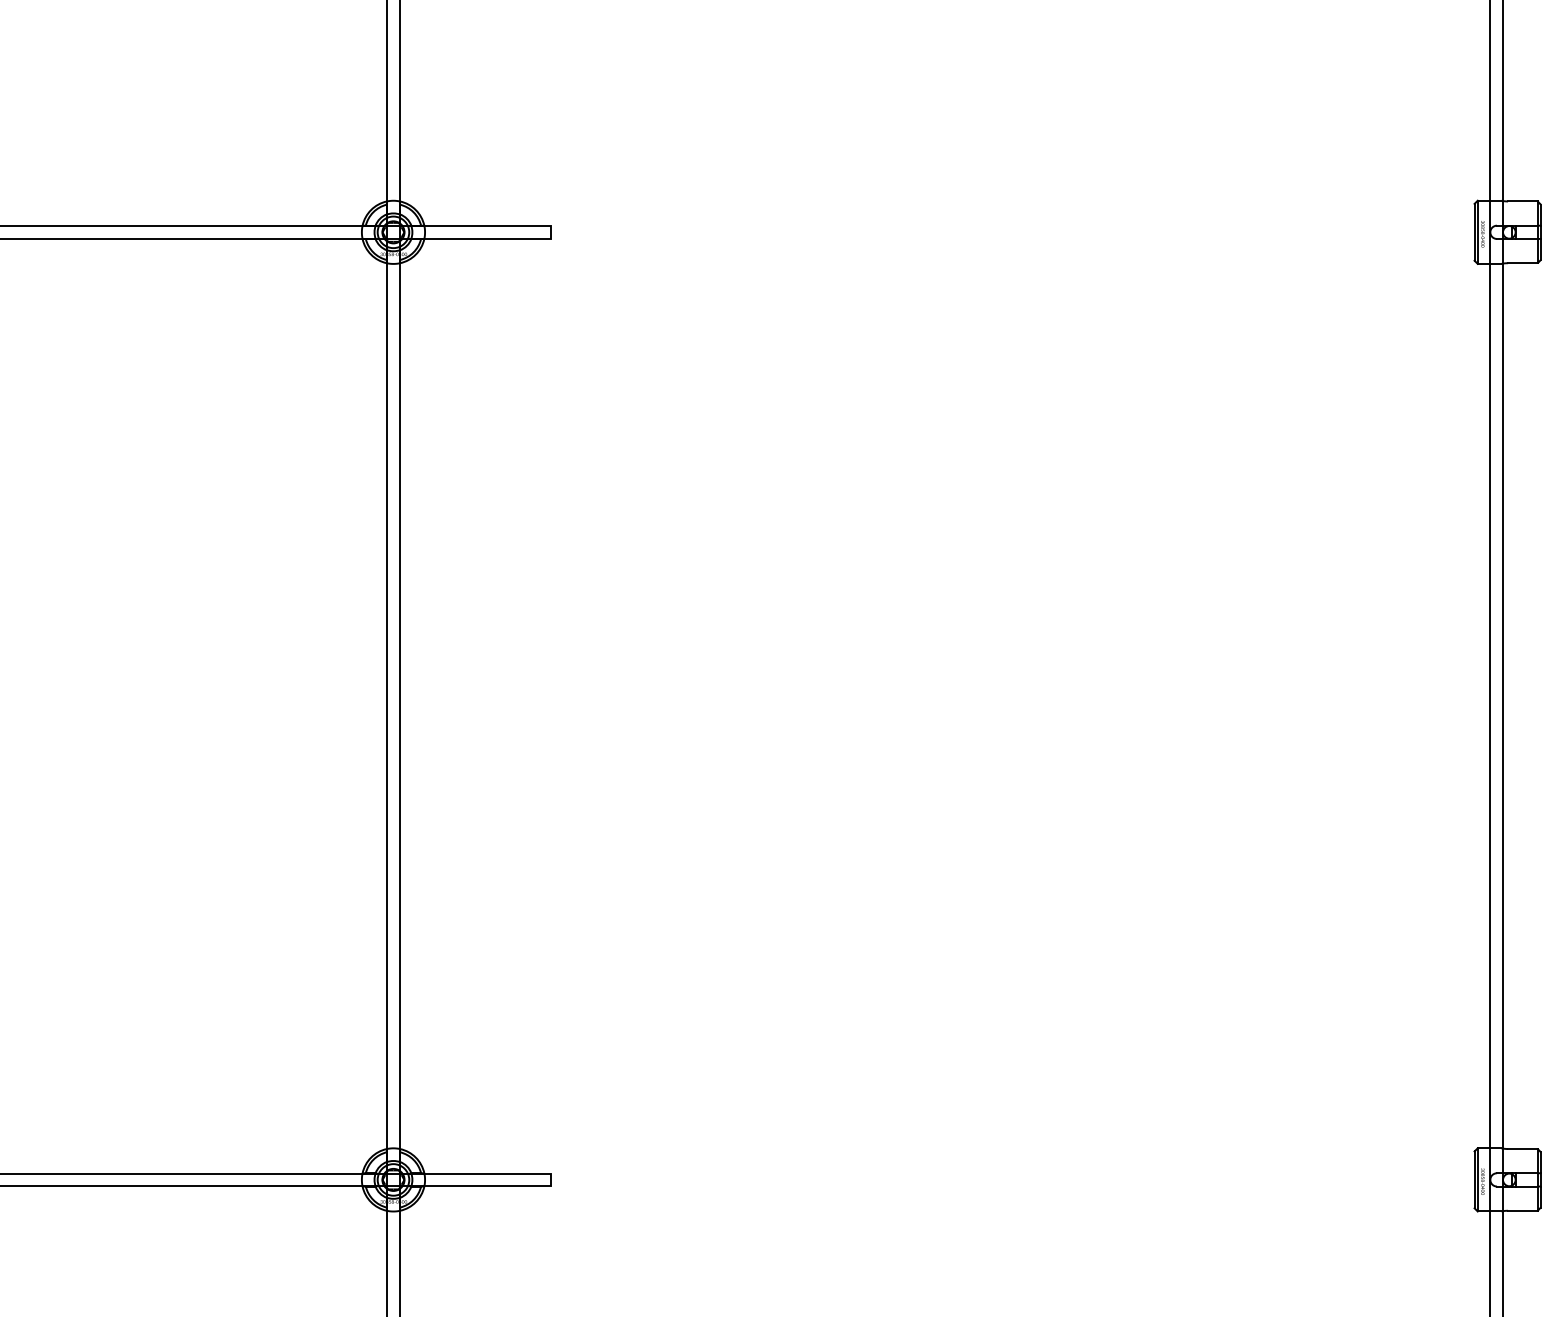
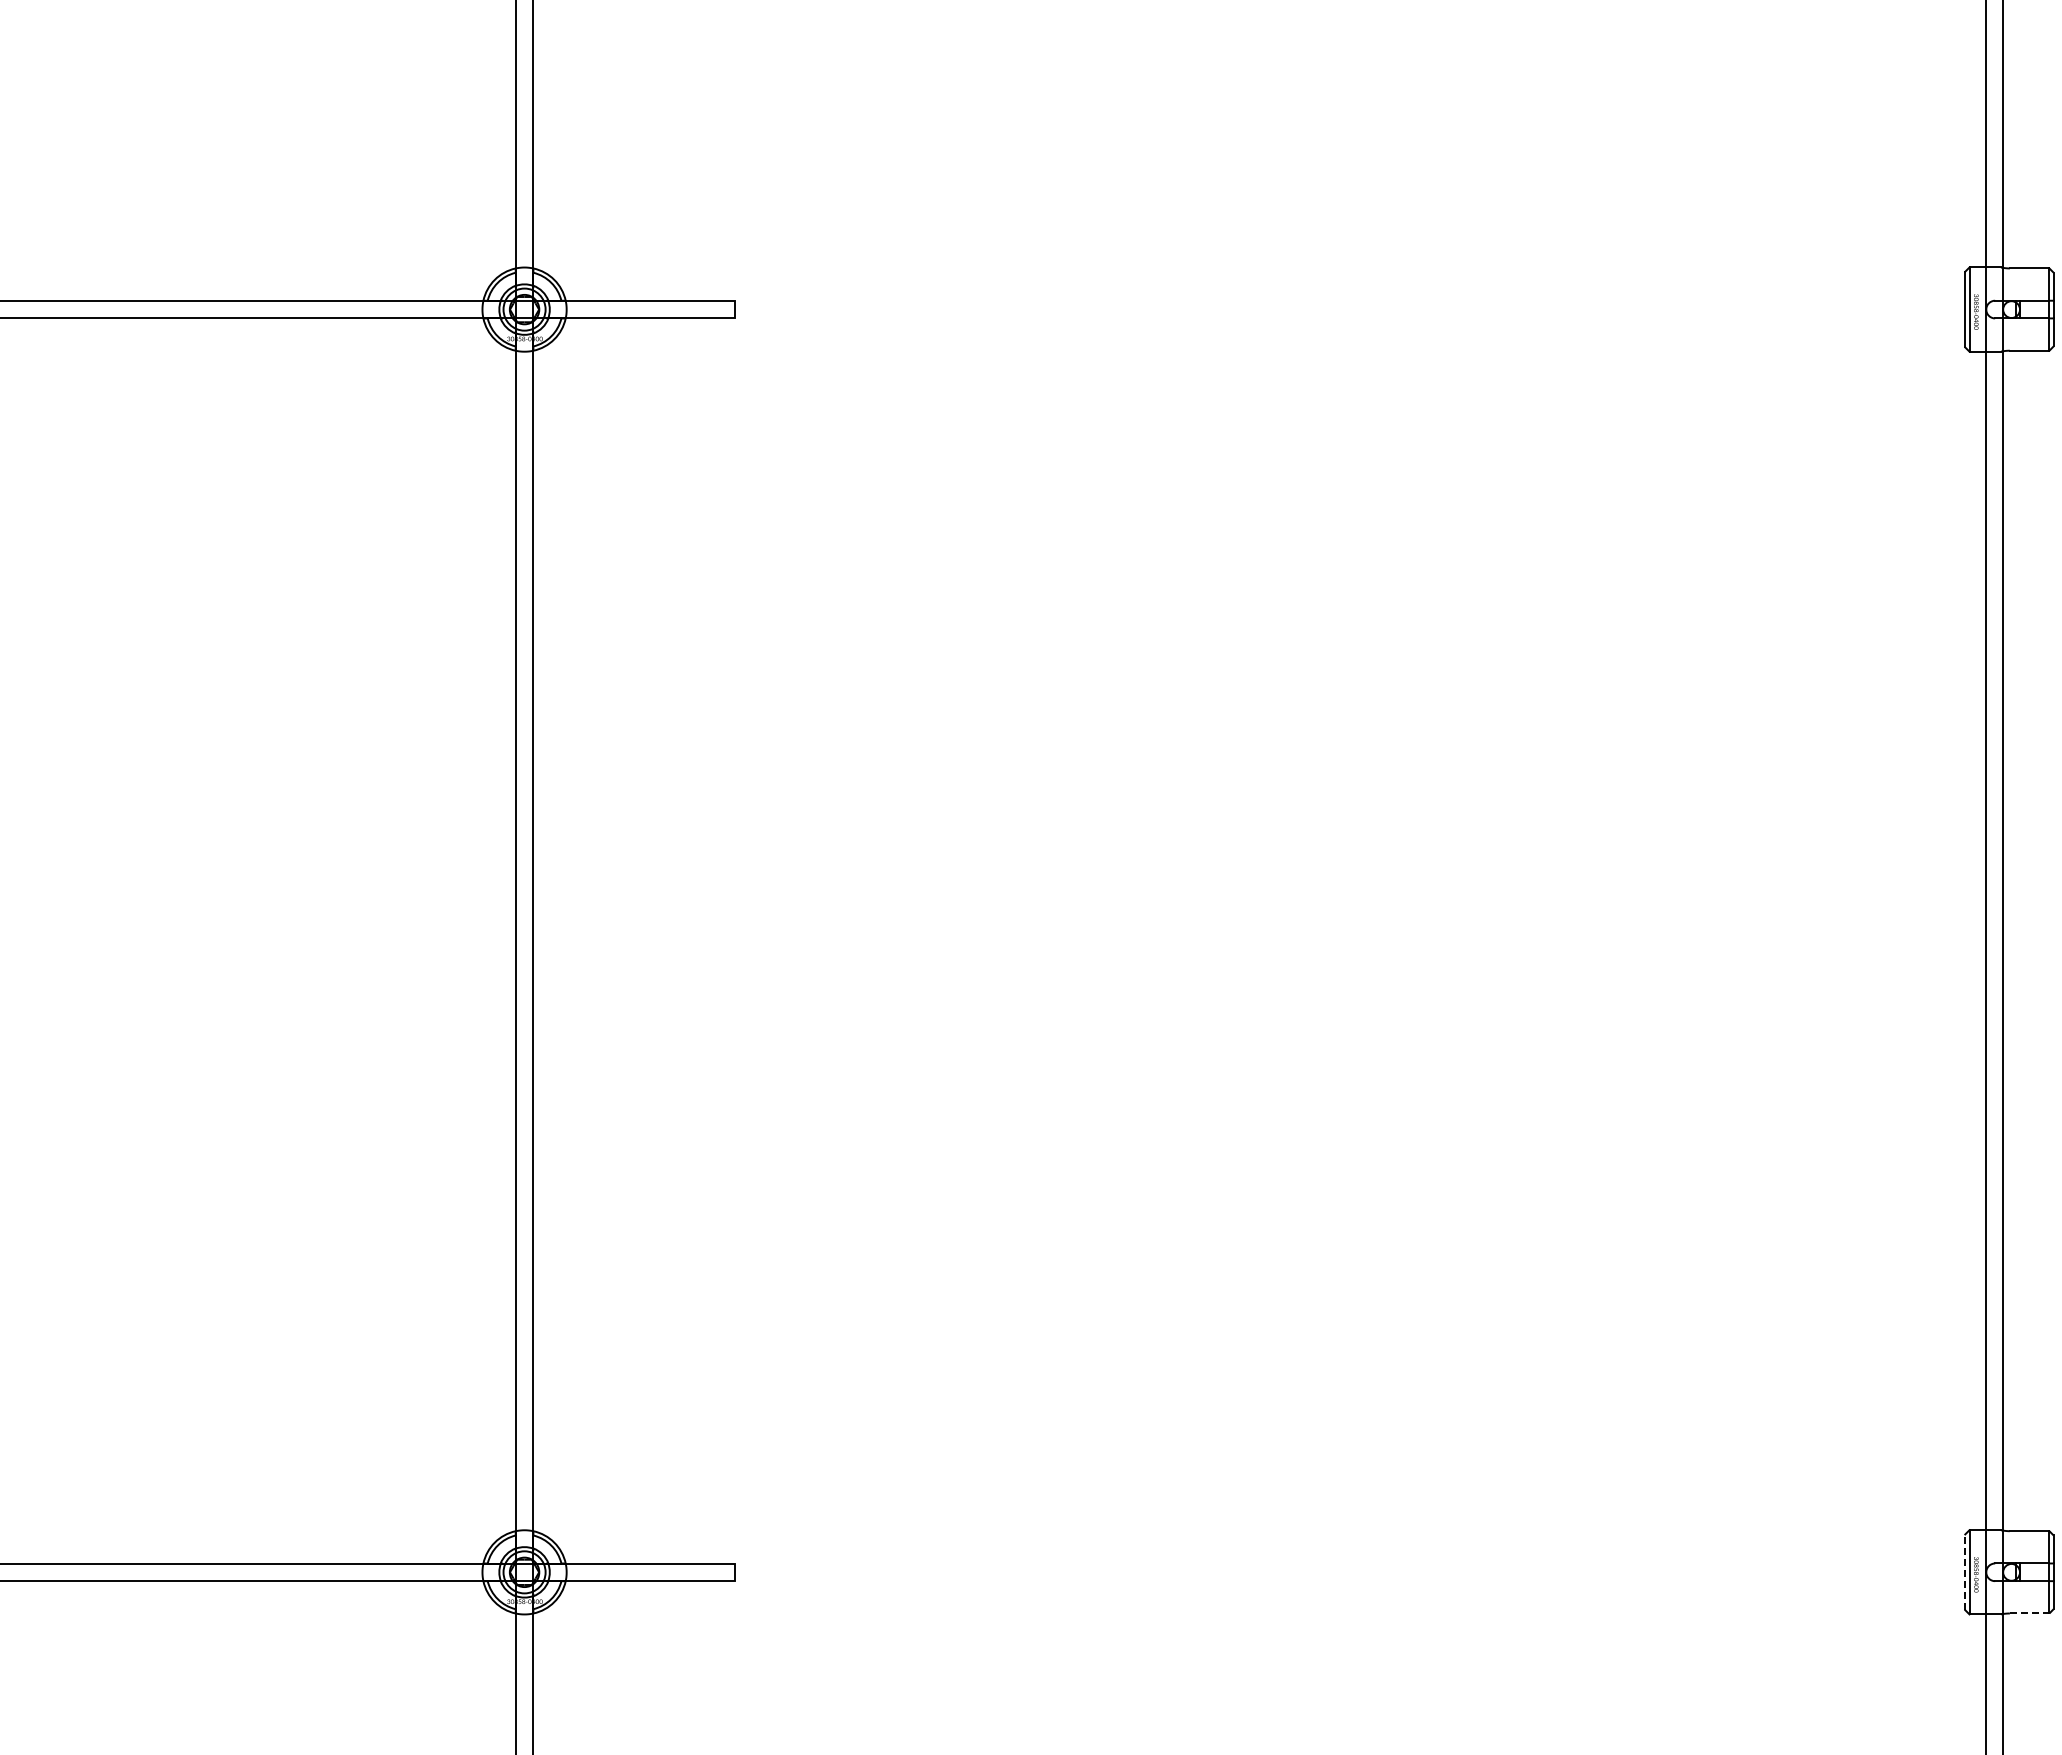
line: (1474, 1180) -> (1965, 1572), solid -> dashed
line: (1522, 1210) -> (2029, 1613), solid -> dashed

